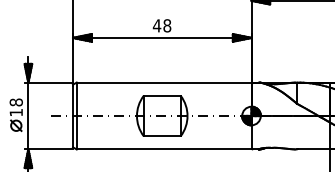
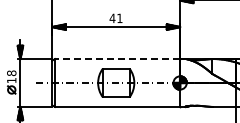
text: (166, 25) -> (119, 18), 48 -> 41
line: (164, 83) -> (117, 59), solid -> dashed

